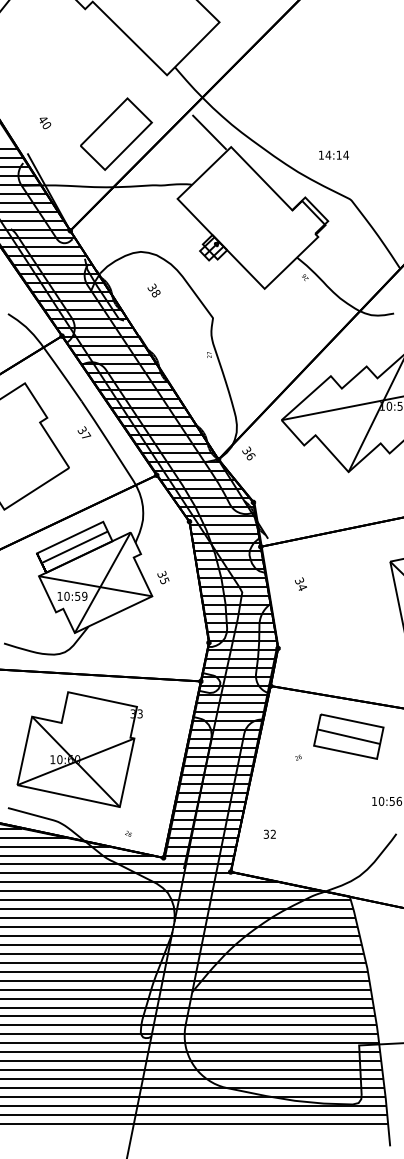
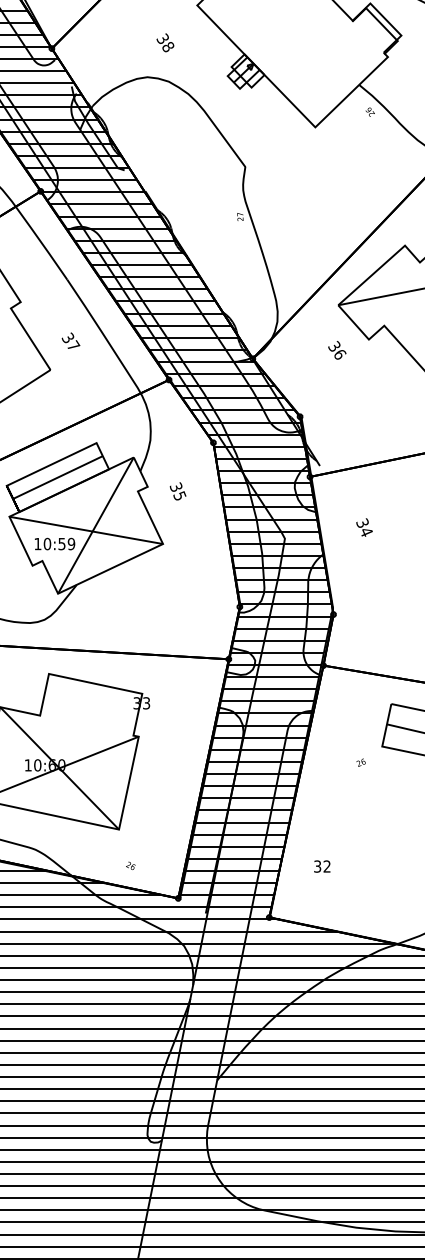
text: (153, 290) -> (164, 42), moved
text: (84, 432) -> (71, 340), moved
text: (248, 453) -> (336, 350), moved
text: (163, 577) -> (178, 491), moved

